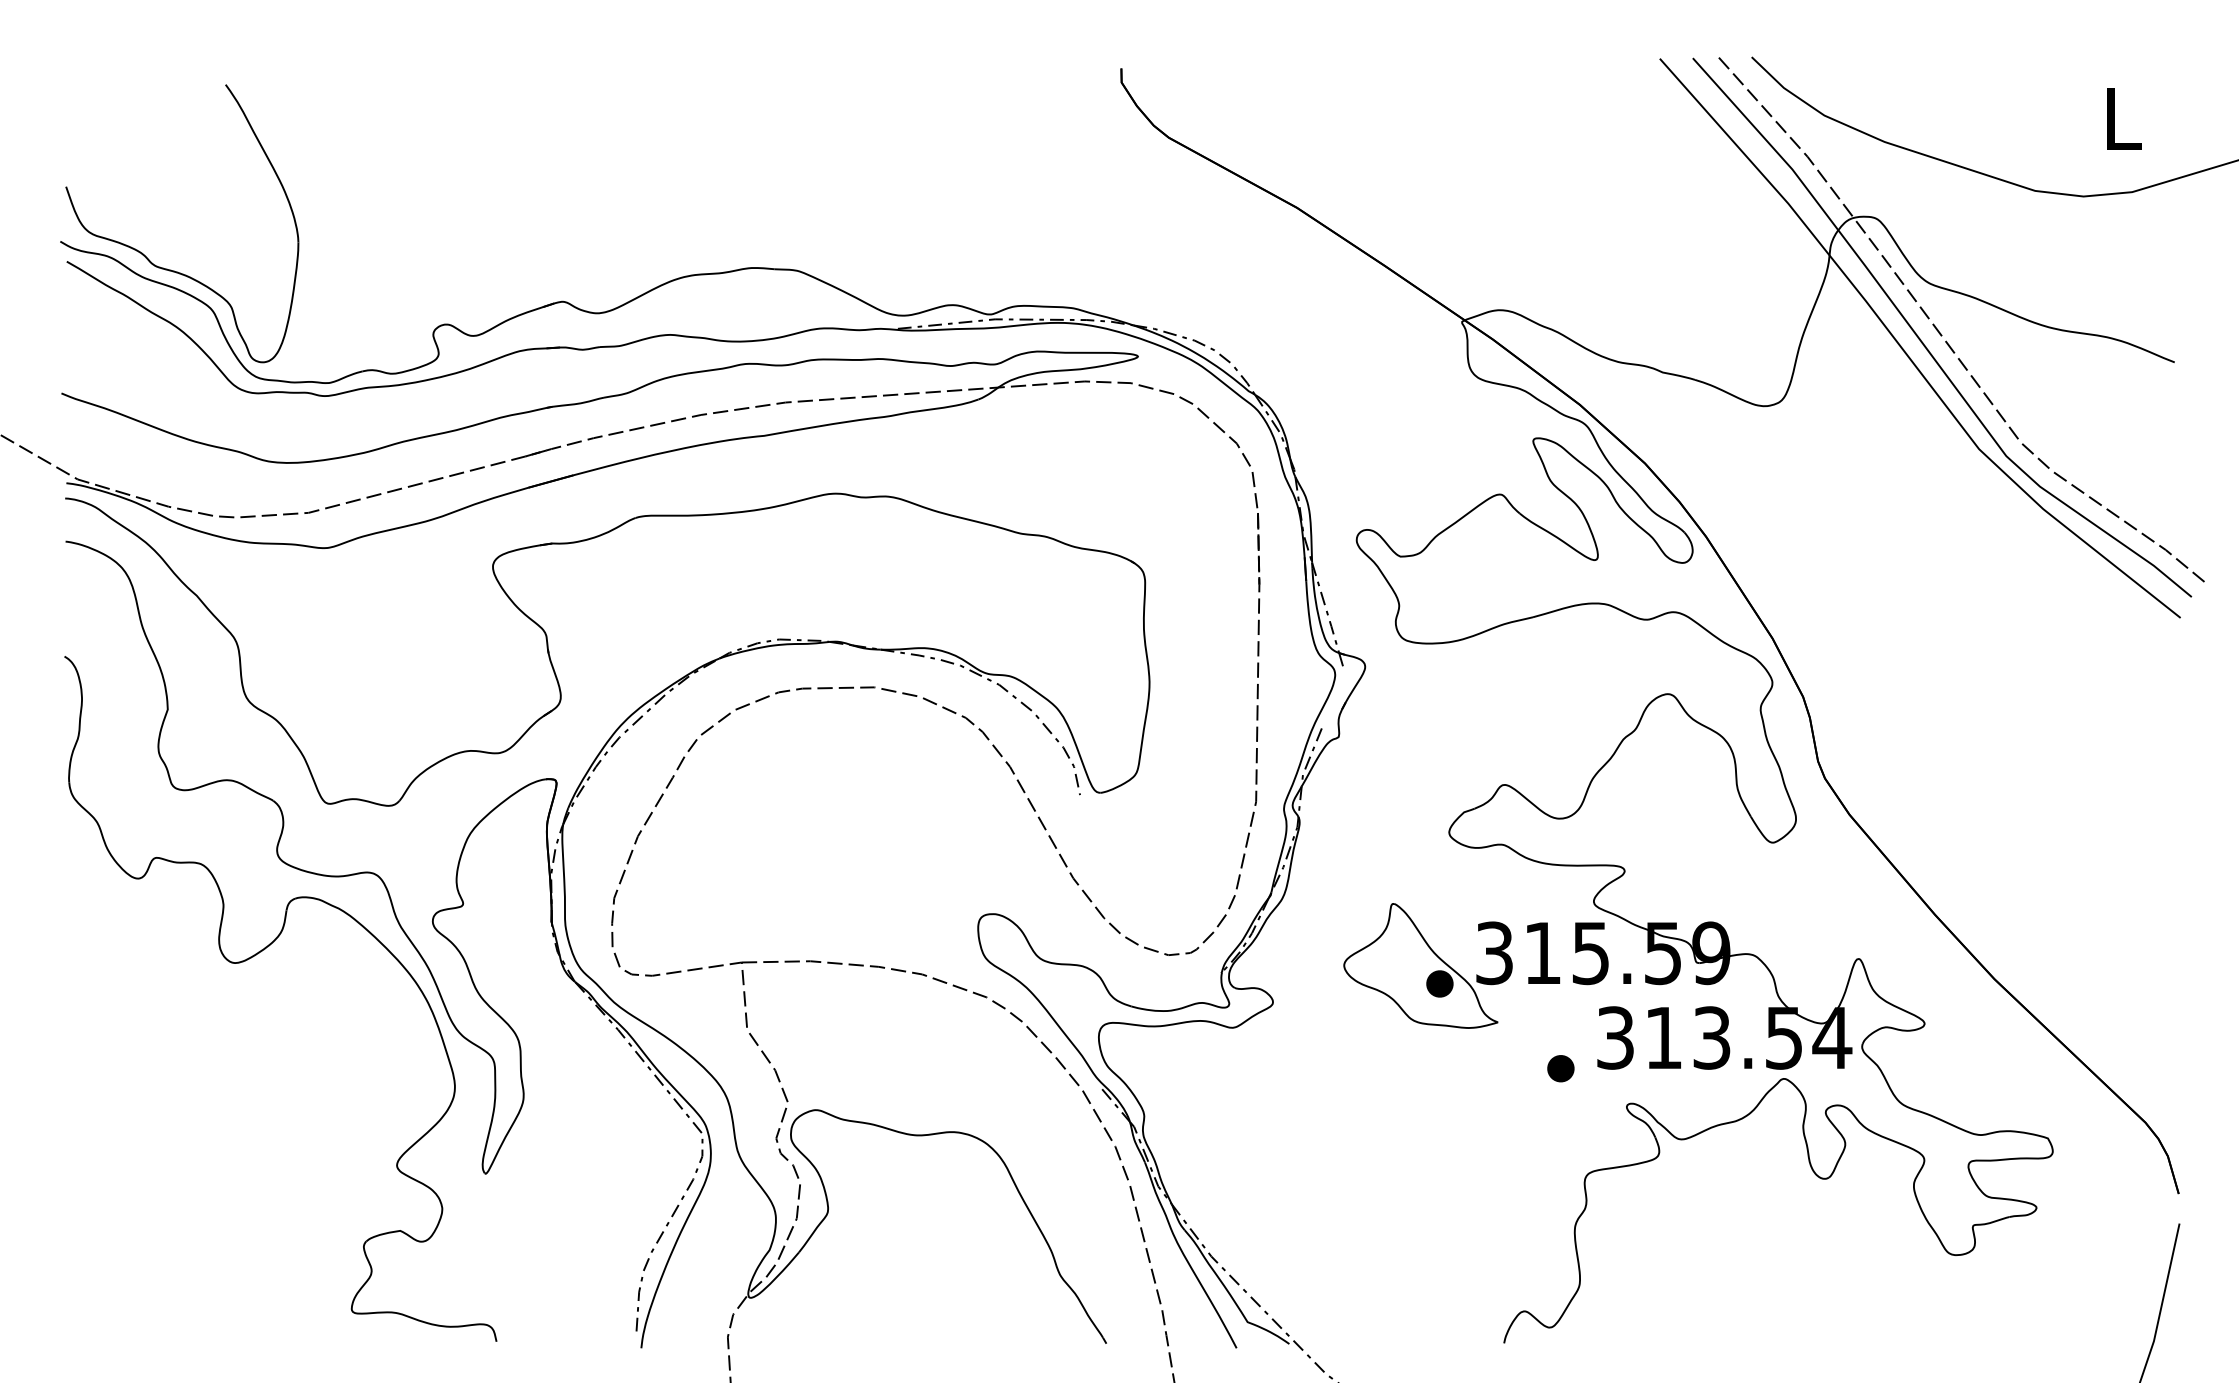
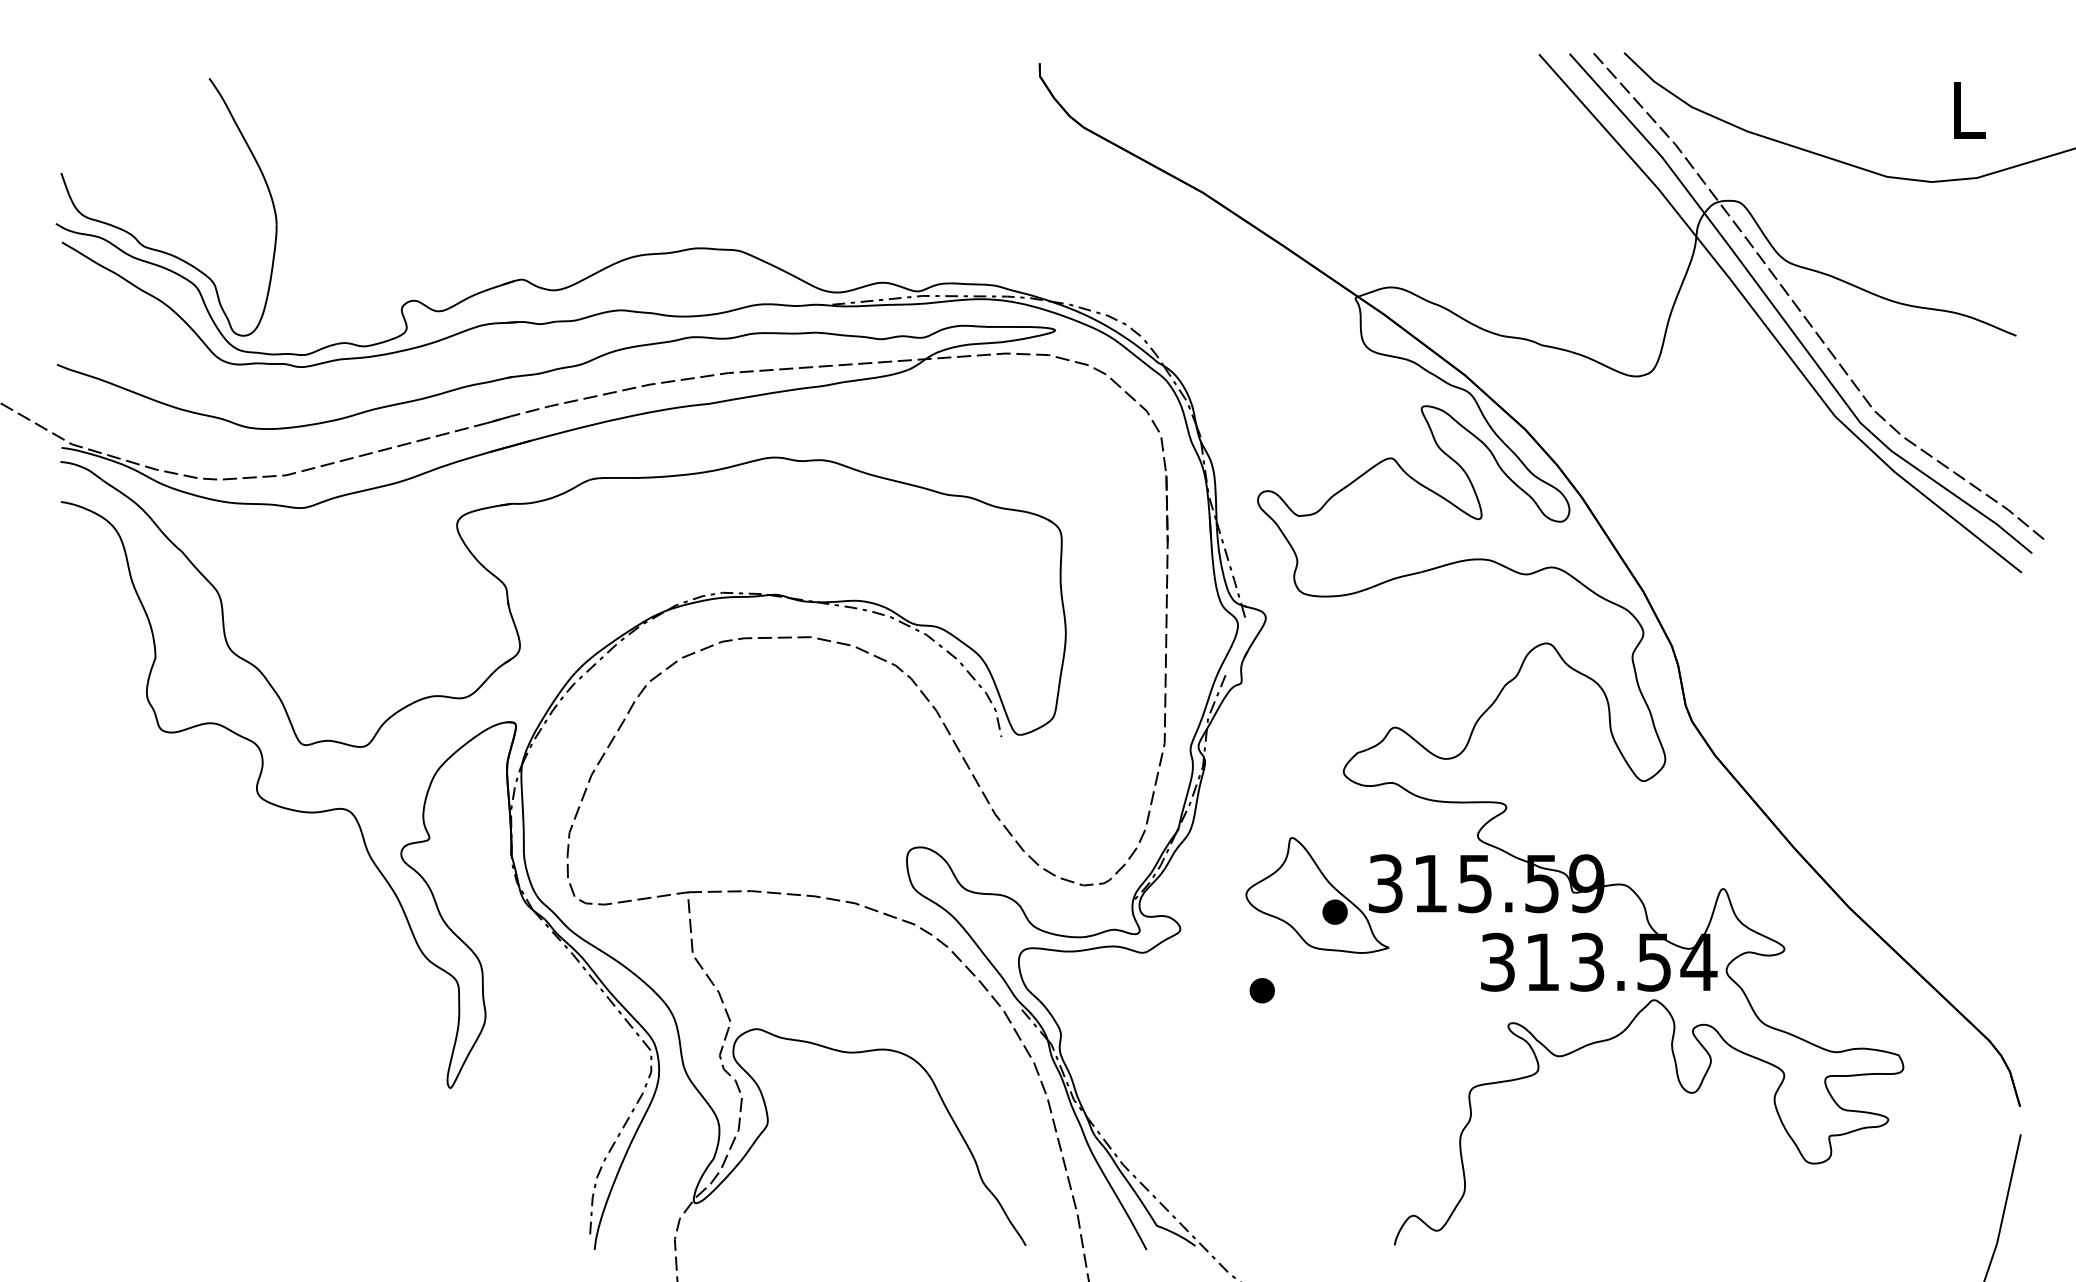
part: (254, 957) -> (235, 887), removed
part: (1560, 1068) -> (1261, 990), moved

